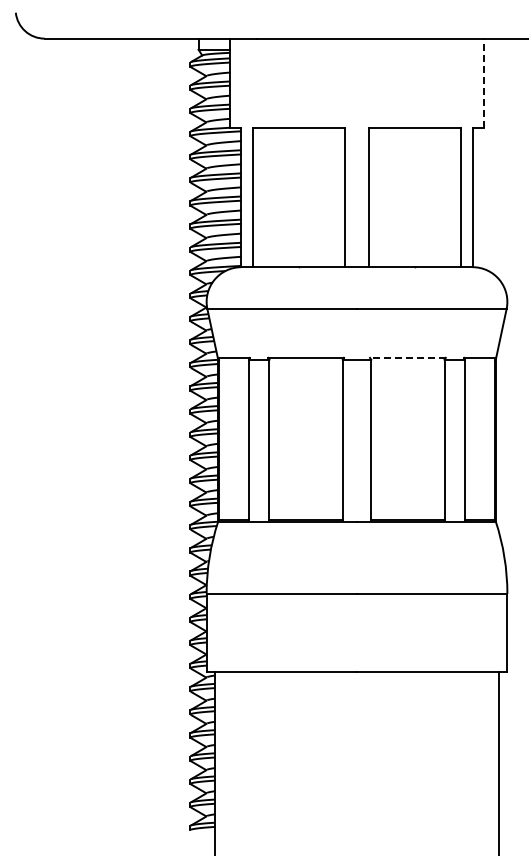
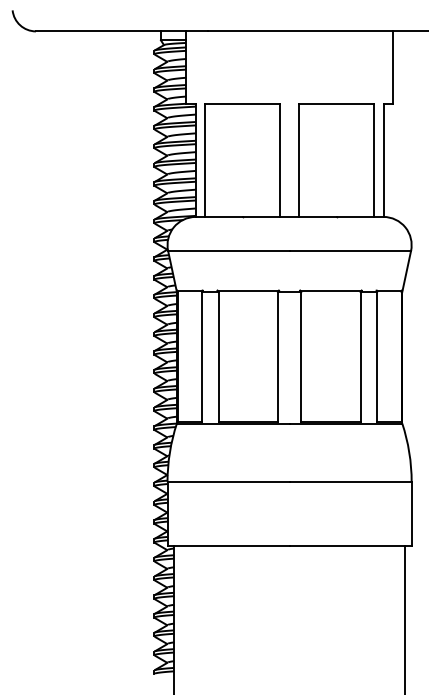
line: (484, 83) -> (393, 67), dashed -> solid
line: (407, 357) -> (330, 290), dashed -> solid

